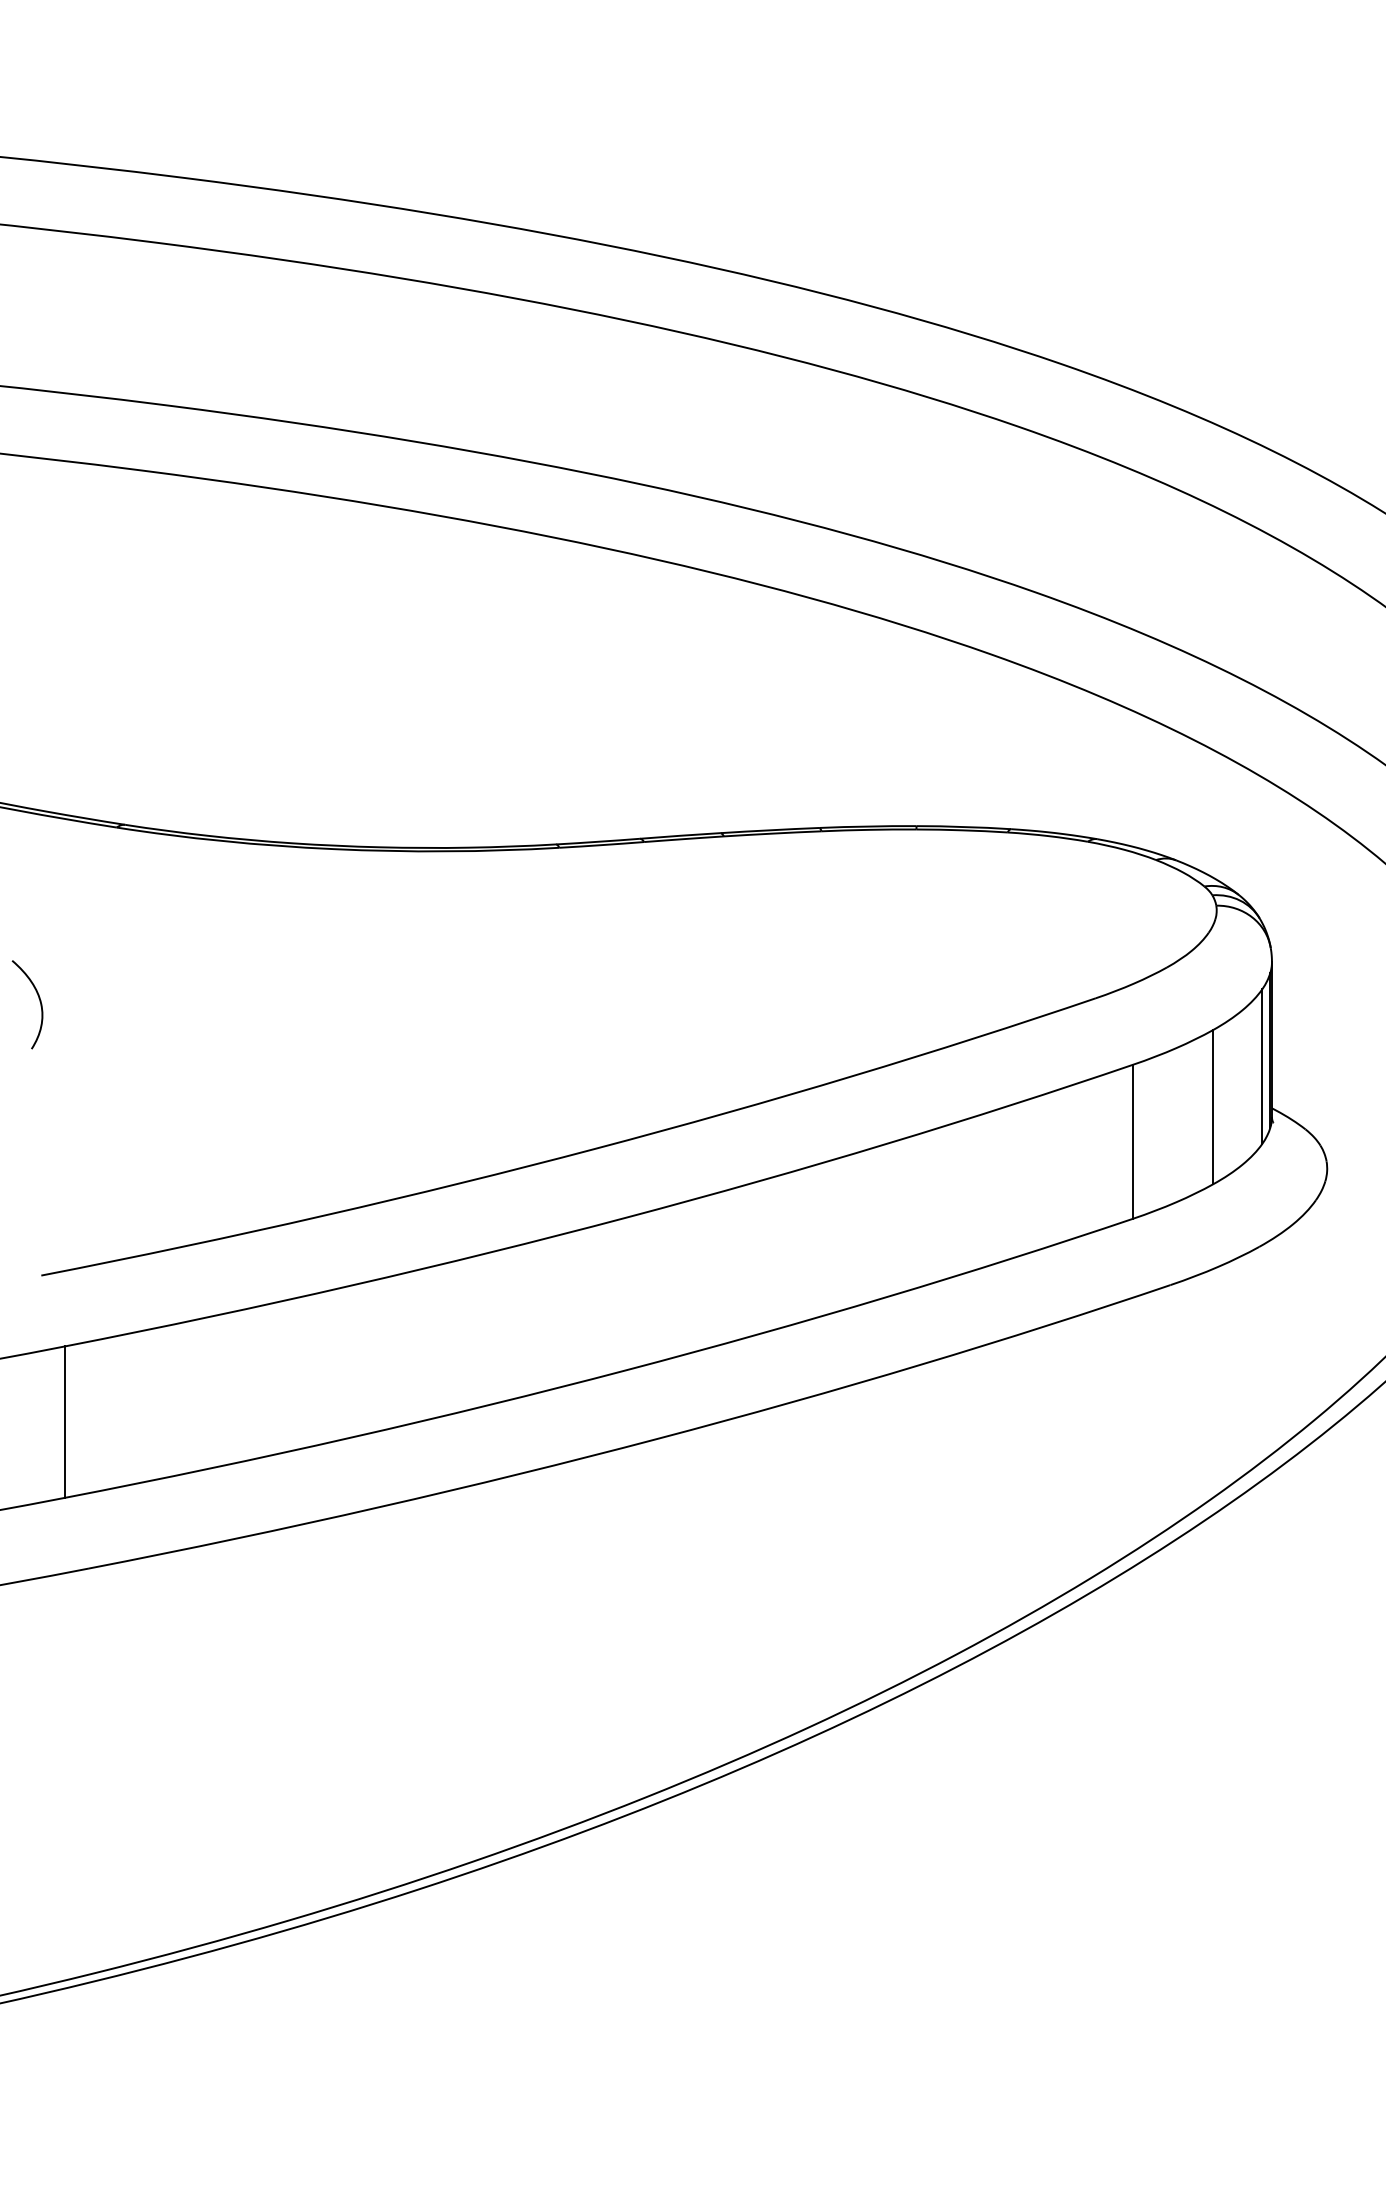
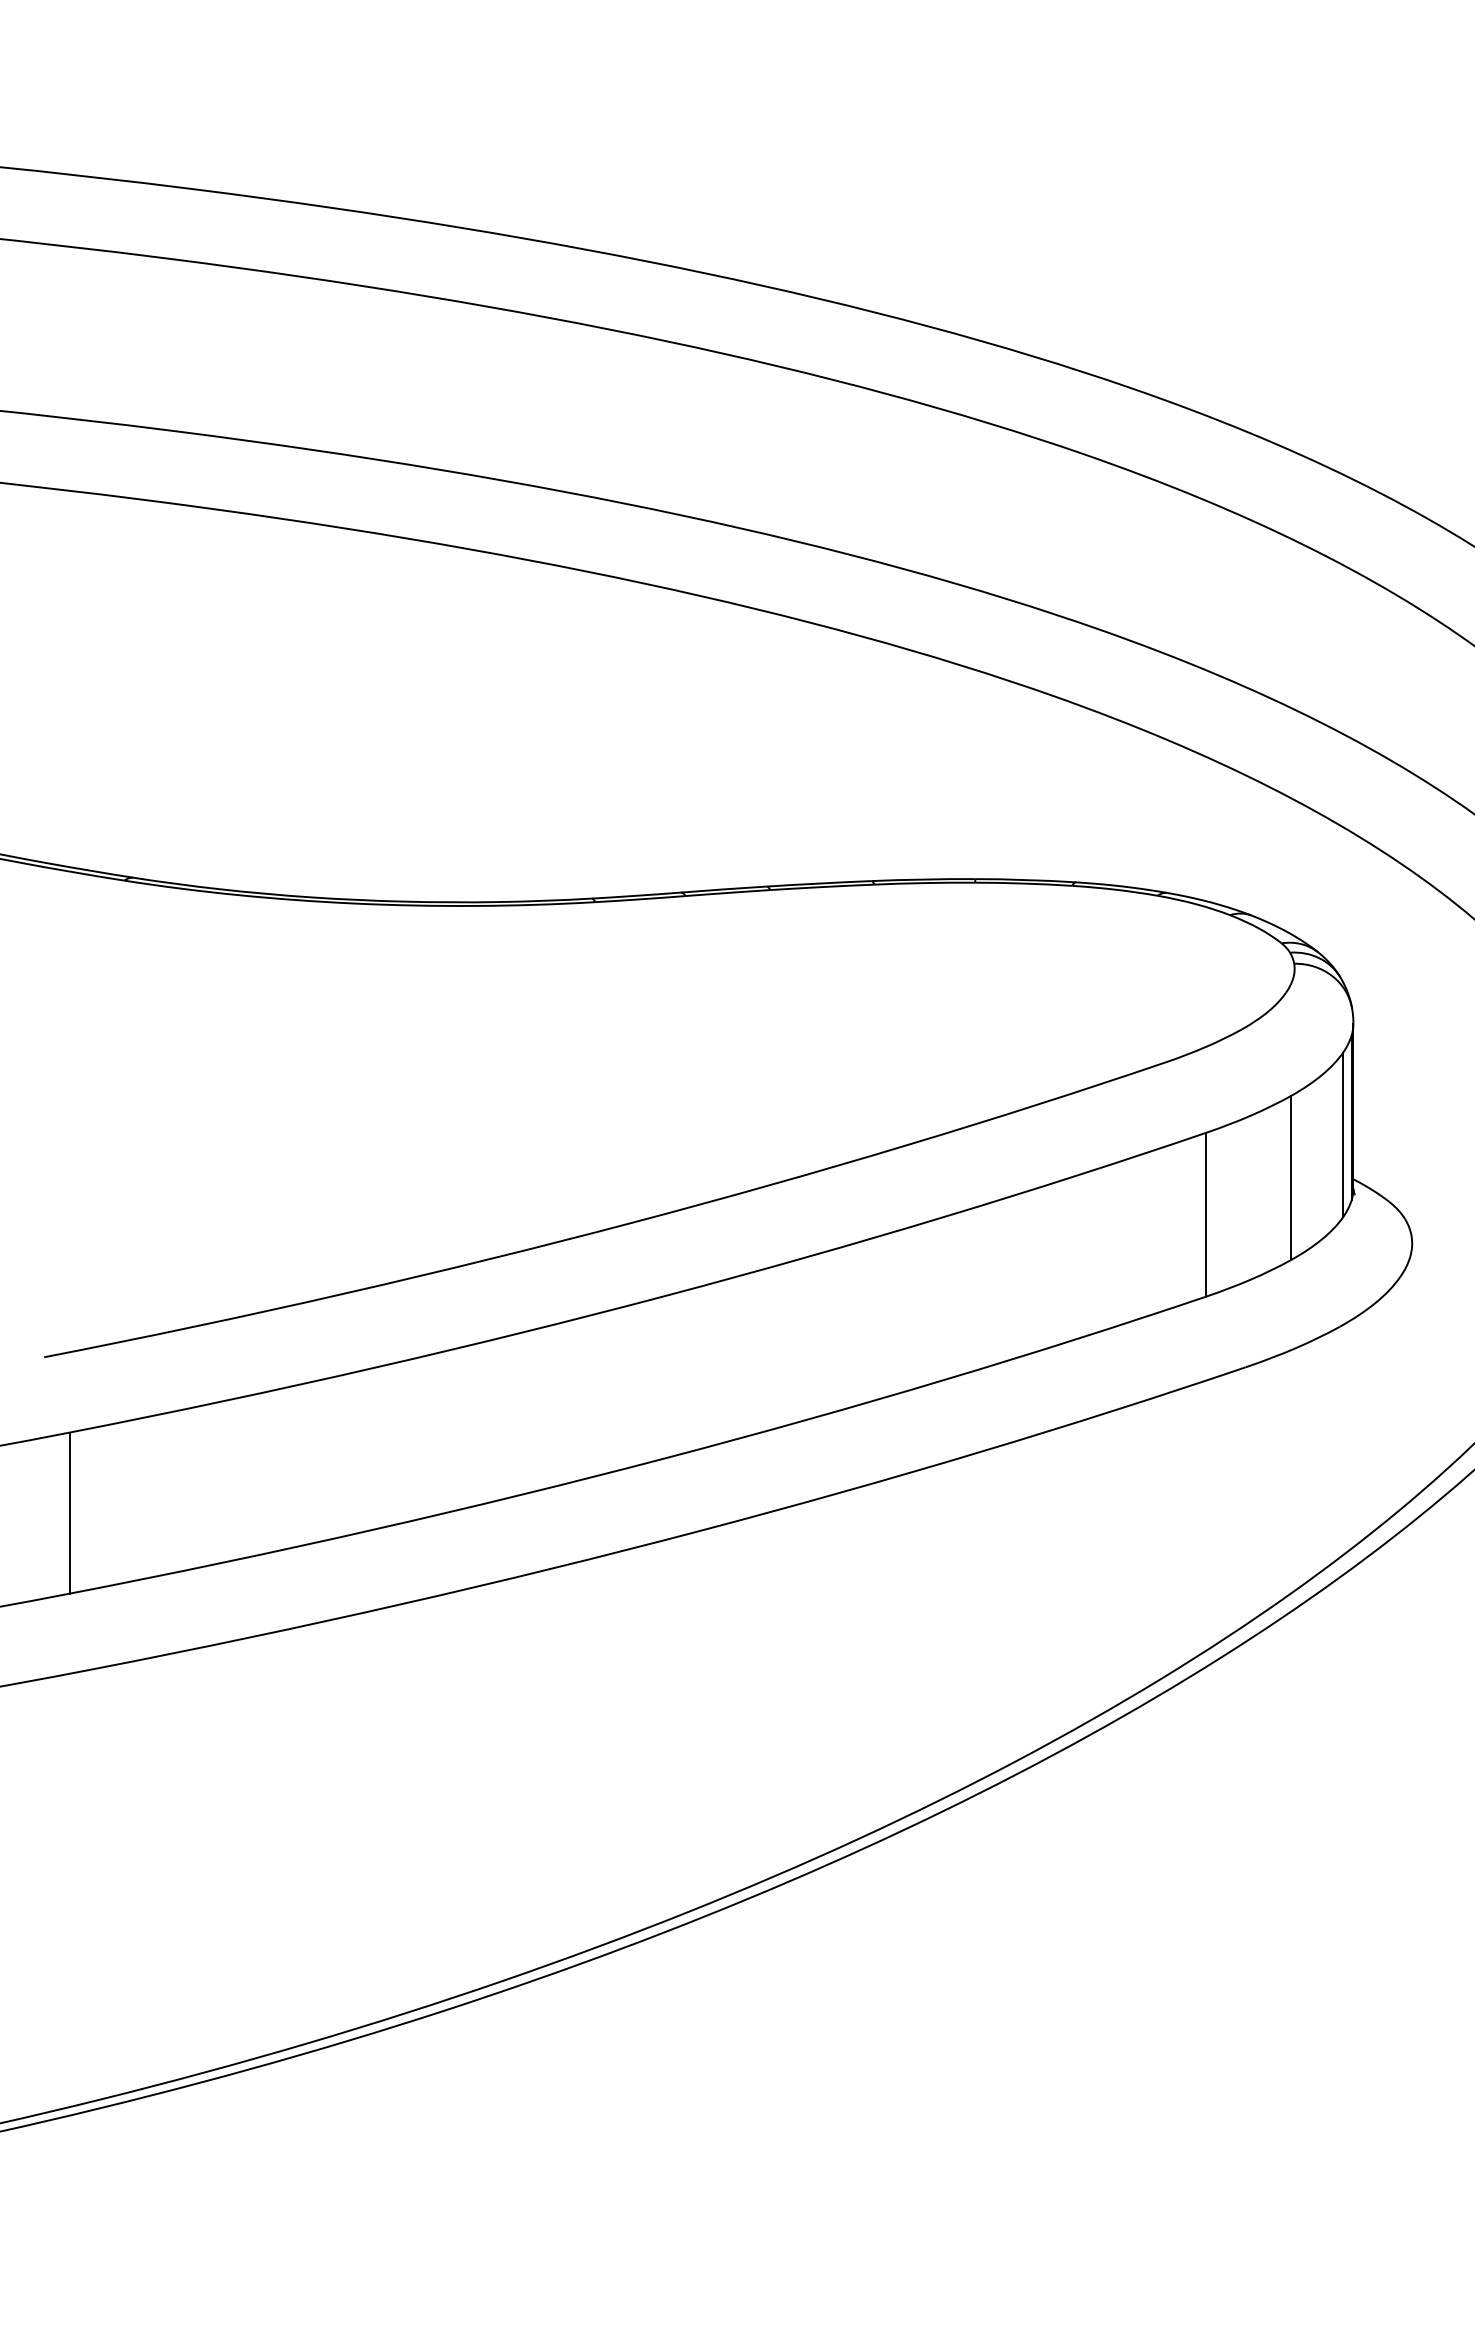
curve: (39, 1002) -> (42, 1066), removed

